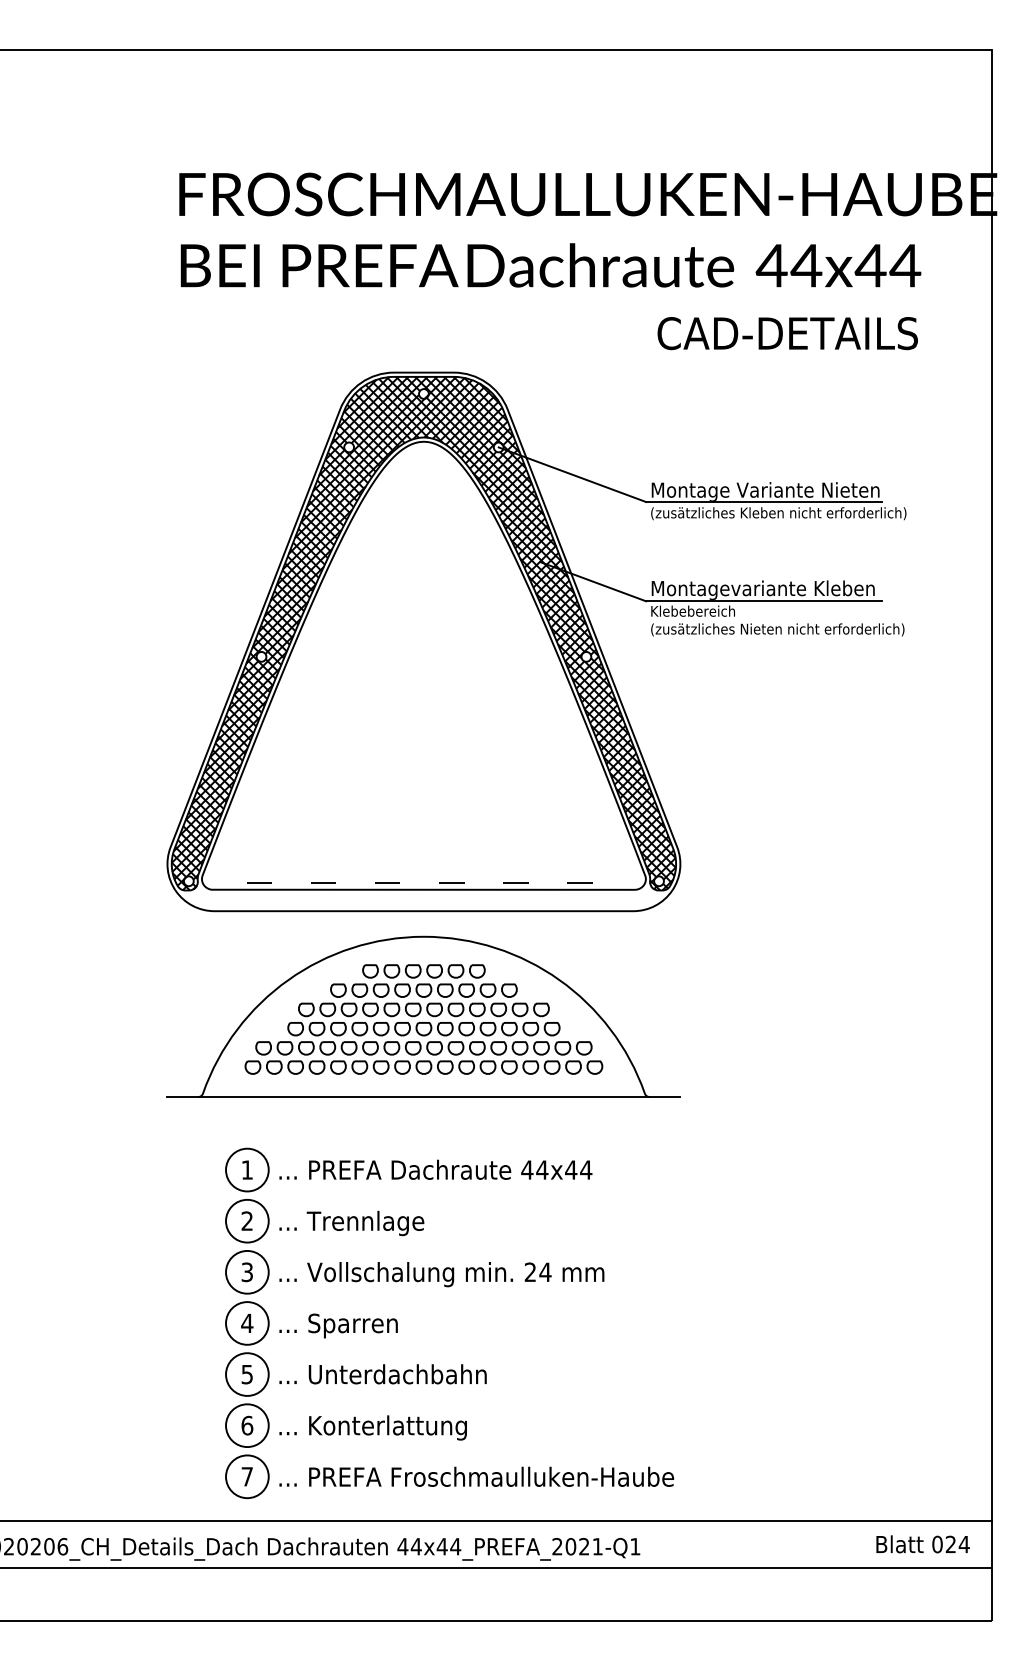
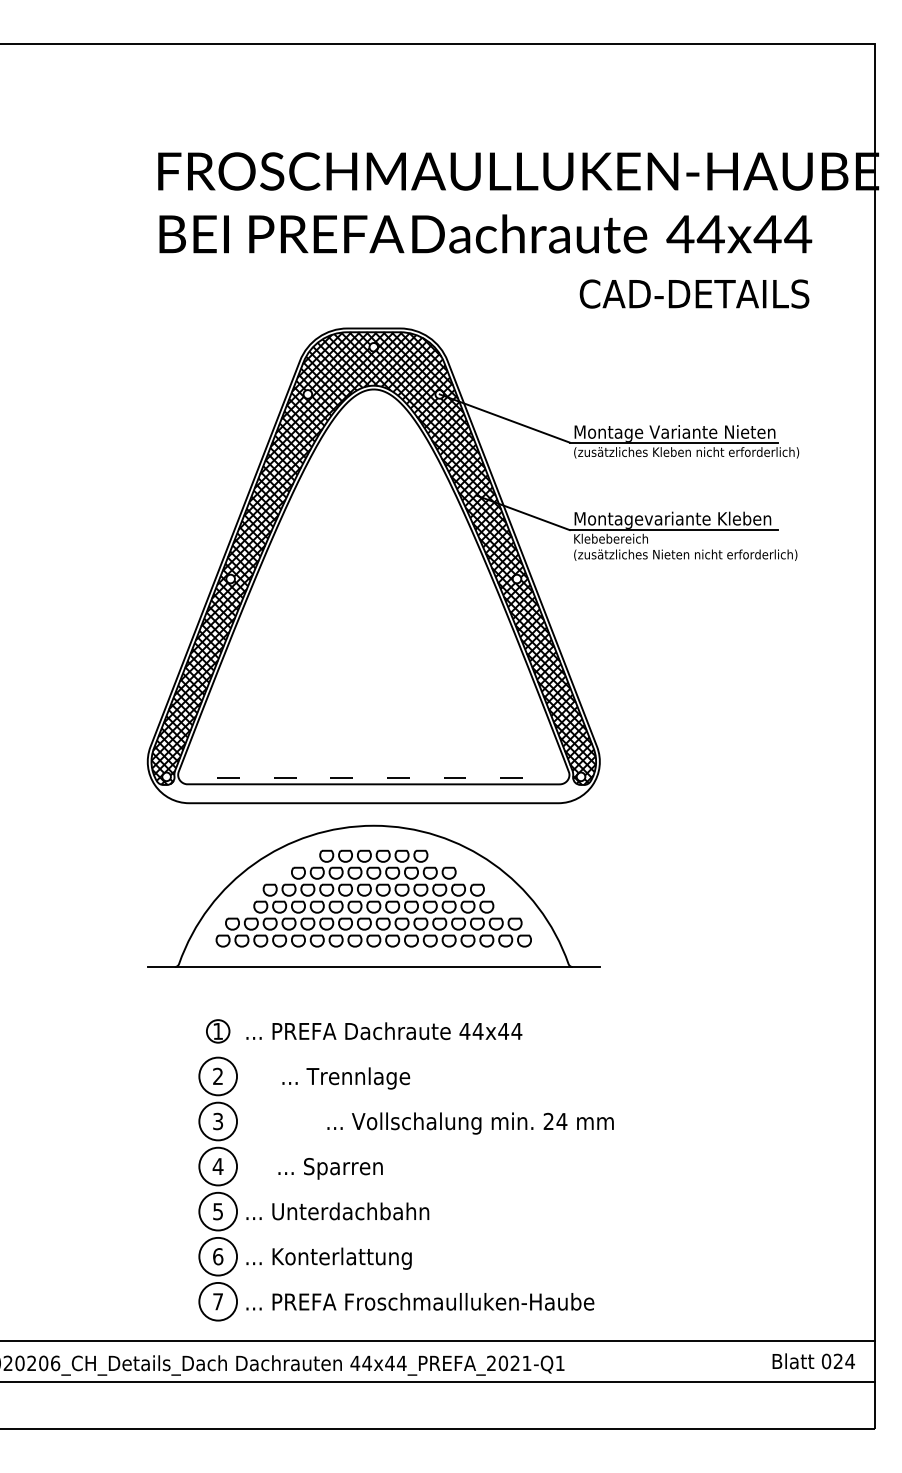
circle: (247, 1170) -> (218, 1031), size x0.6
text: (352, 1223) -> (346, 1078), moved
text: (441, 1274) -> (470, 1123), moved
text: (338, 1325) -> (330, 1168), moved

